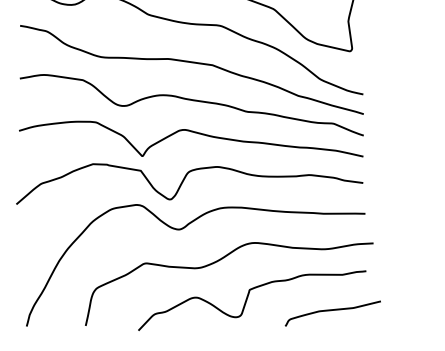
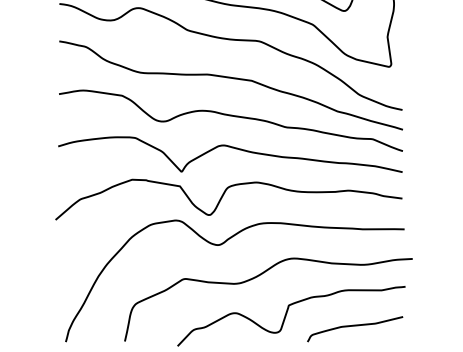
curve: (333, 310) -> (355, 326), moved

